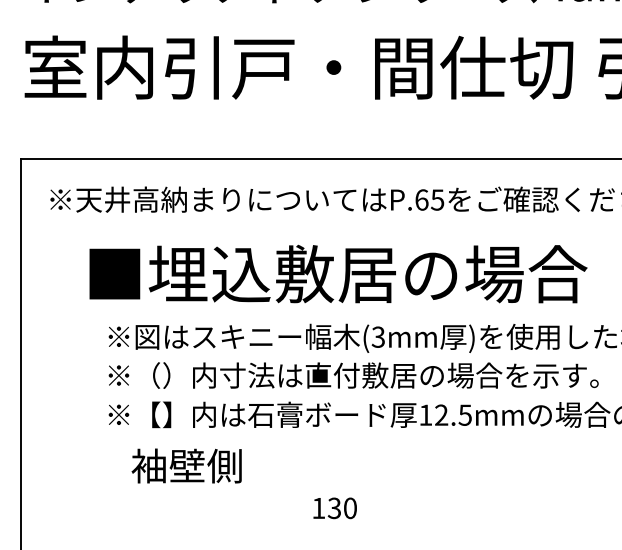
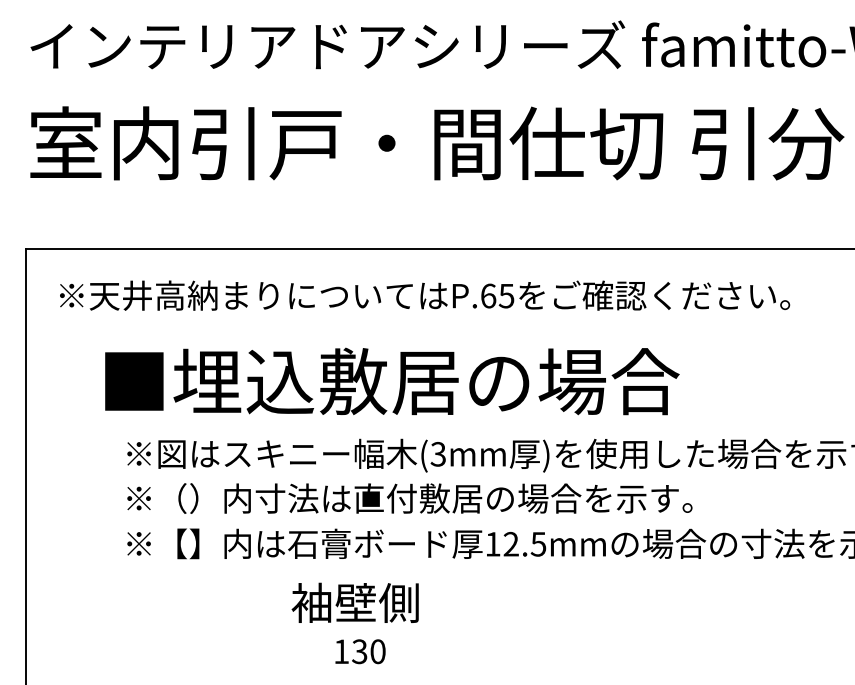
text: (186, 465) -> (354, 602), moved
text: (335, 508) -> (360, 651), moved

